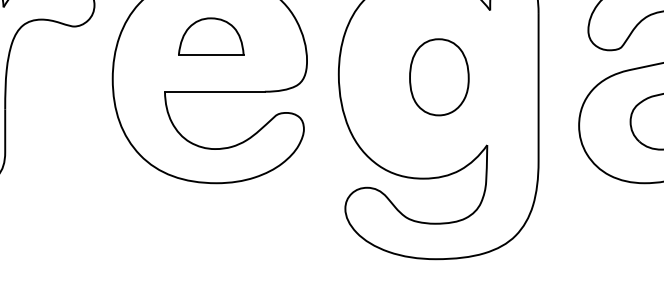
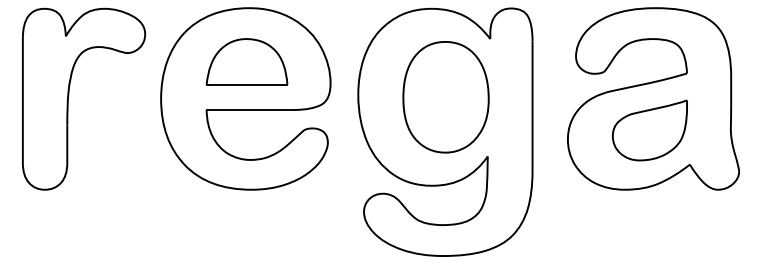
part: (210, 36) -> (246, 61), size x1.43
part: (438, 77) -> (445, 97), size x1.67

